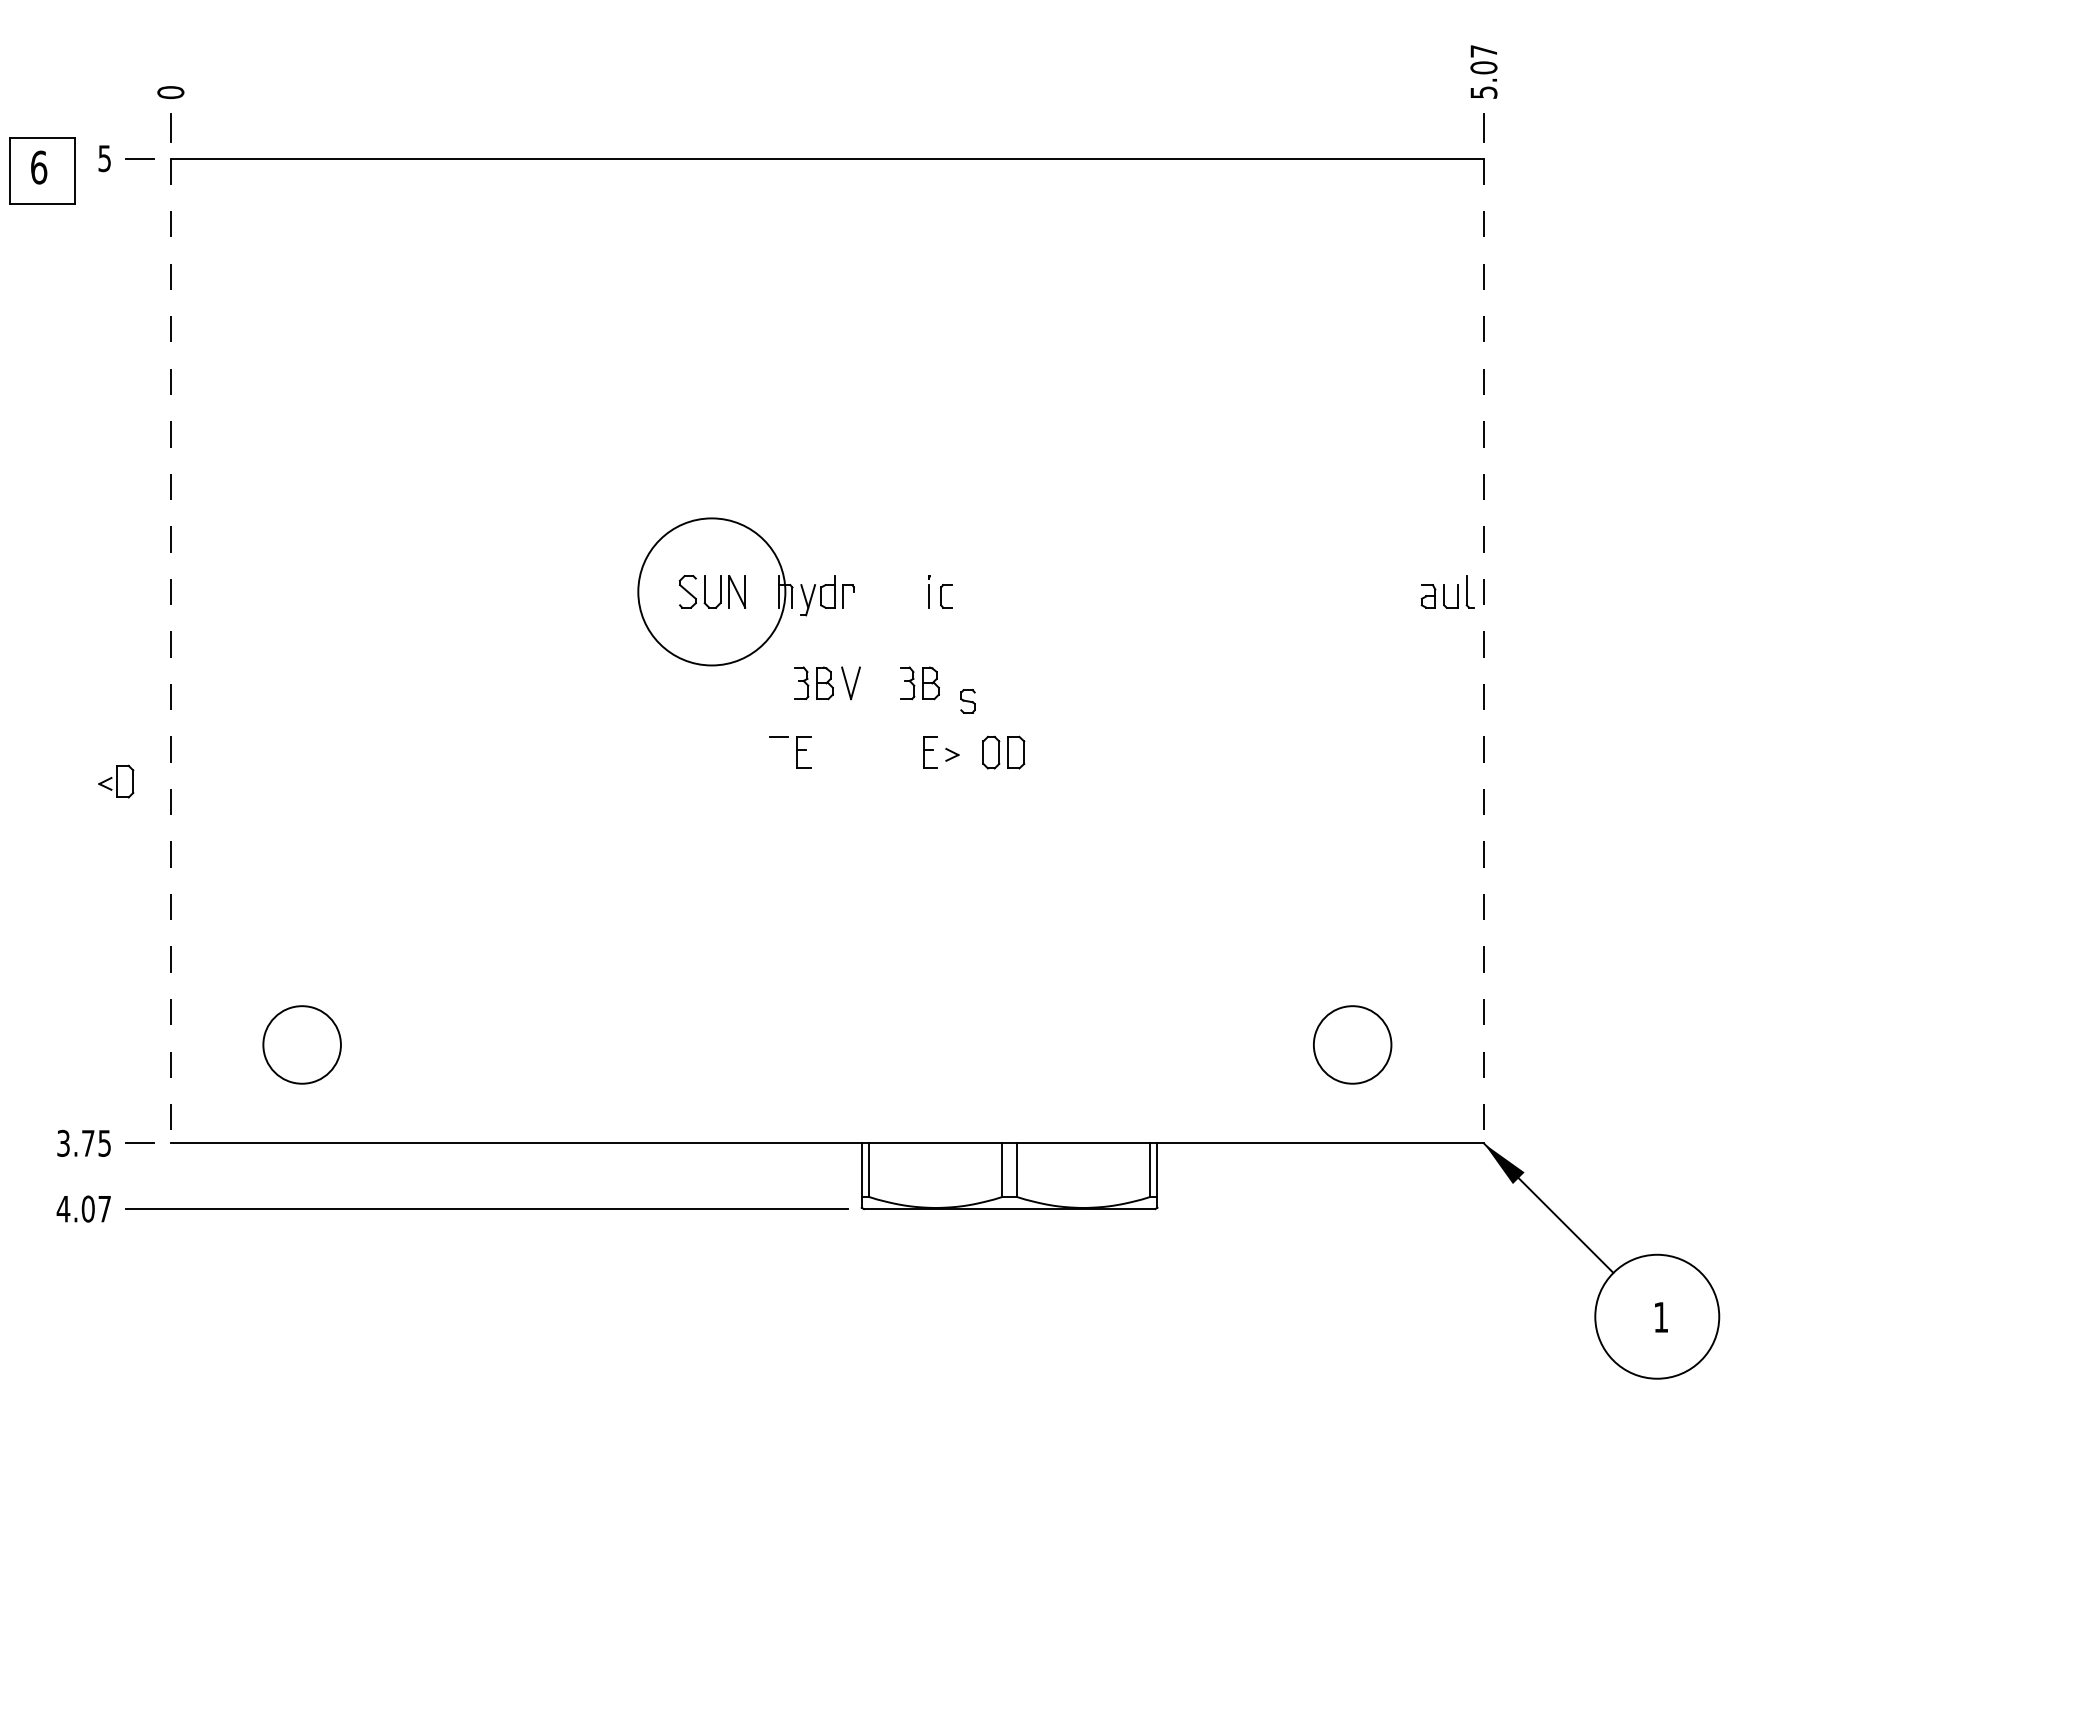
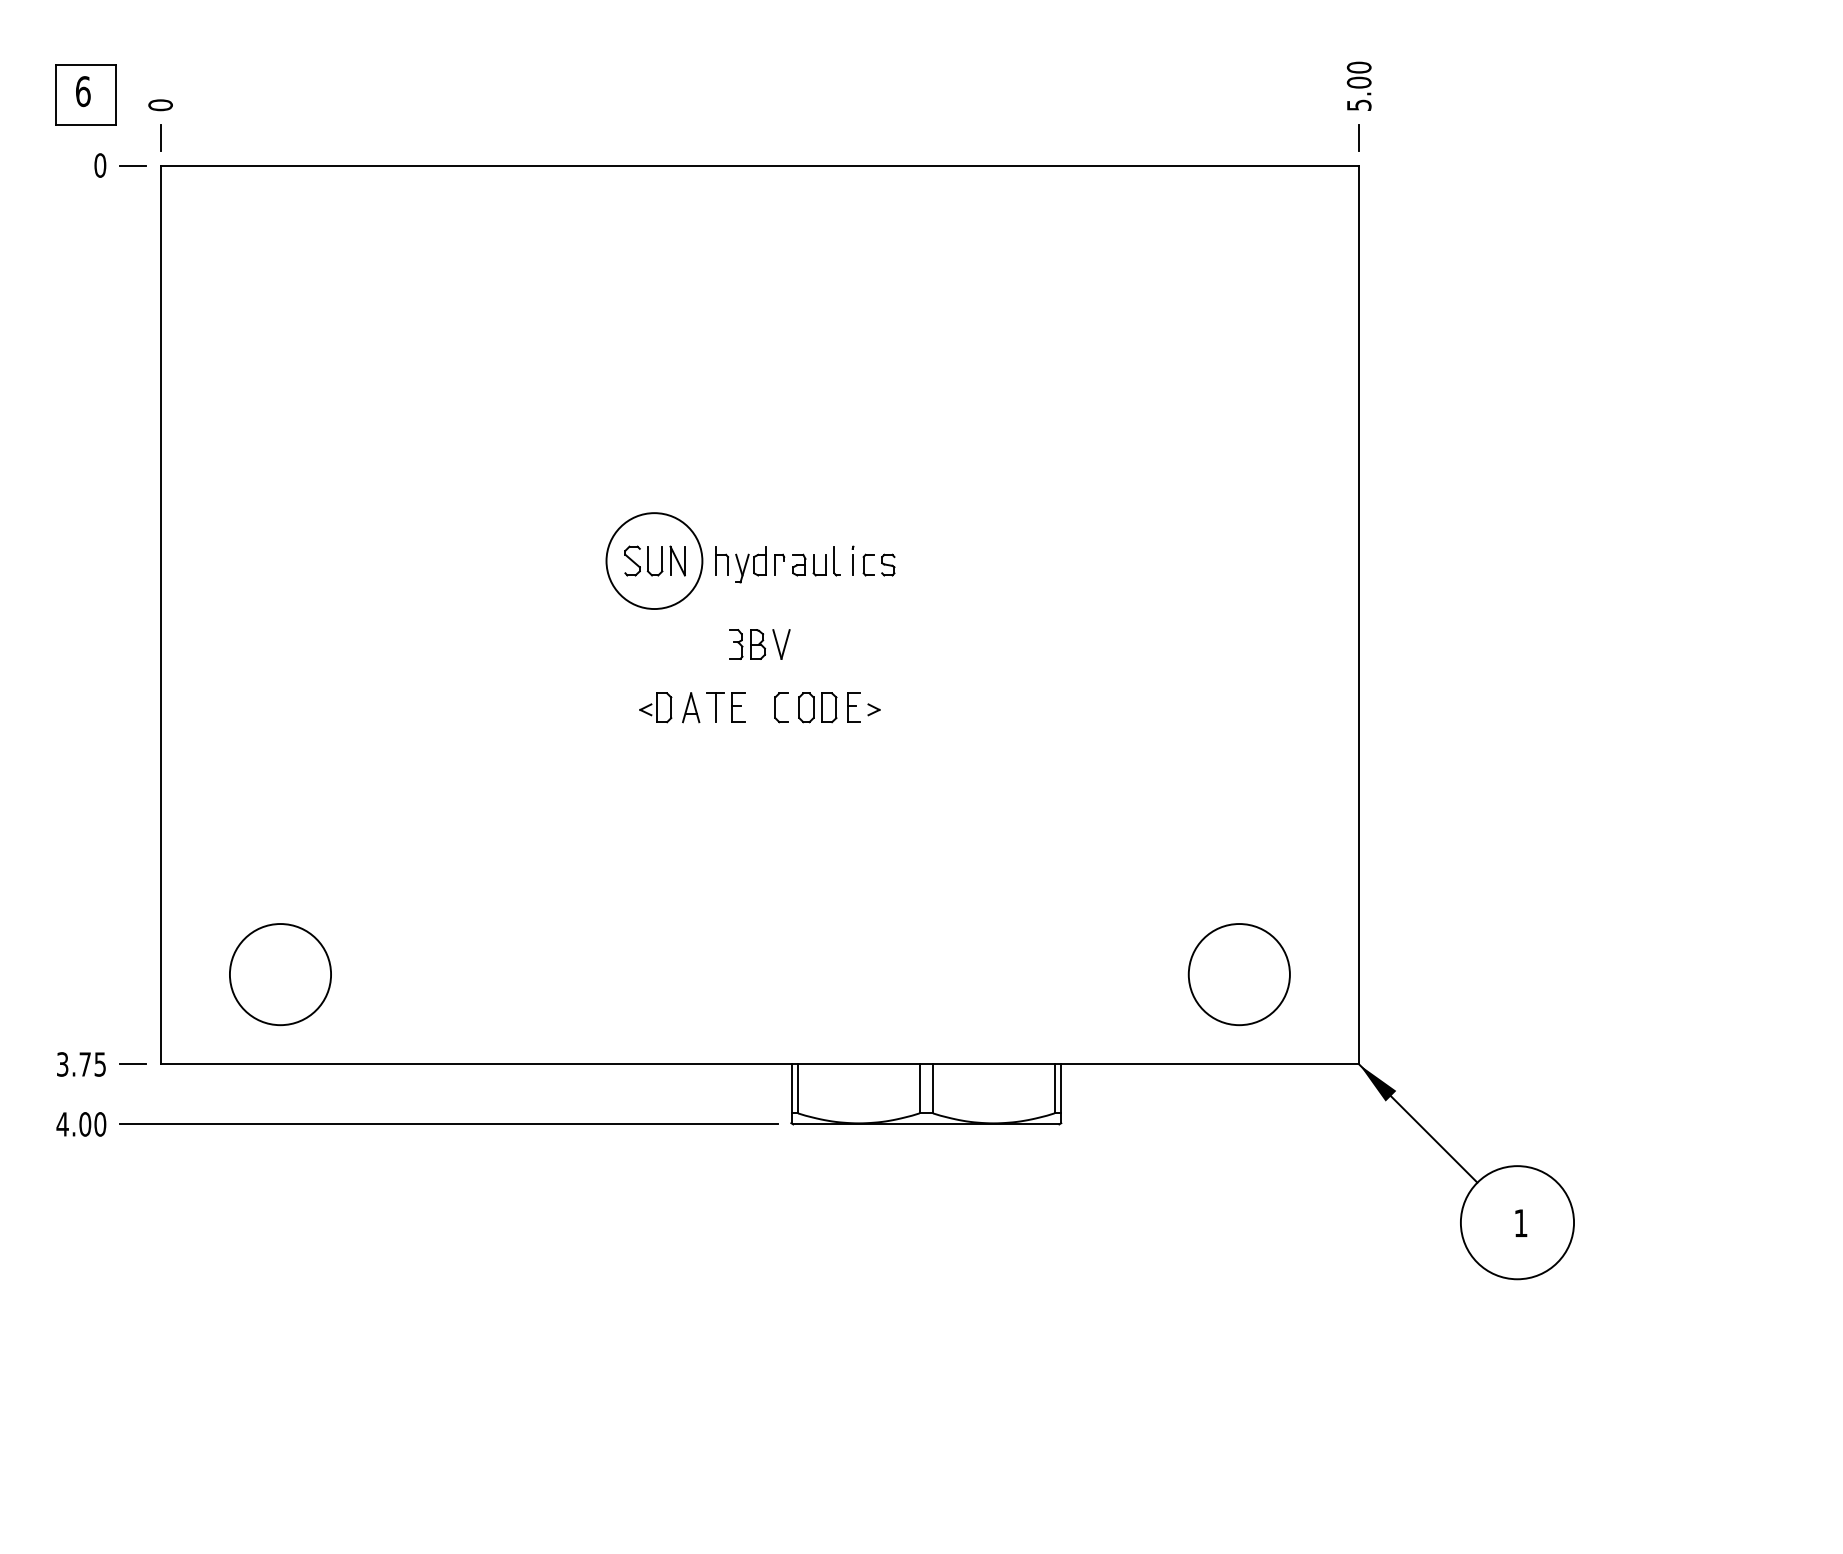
text: (1483, 50) -> (1358, 66), 5.07 -> 5.00
text: (104, 158) -> (100, 165), 5 -> 0
part: (42, 170) -> (86, 94), moved
circle: (711, 591) -> (654, 560), size x0.71
part: (1447, 591) -> (816, 560), moved
line: (170, 651) -> (160, 615), dashed -> solid
line: (1483, 651) -> (1358, 615), dashed -> solid
part: (919, 683) -> (844, 644), removed
part: (967, 701) -> (887, 565), moved
part: (751, 752) -> (690, 707), added
line: (779, 752) -> (716, 707), added
part: (850, 752) -> (781, 707), added
part: (1003, 752) -> (817, 707), moved
part: (116, 781) -> (655, 707), moved
circle: (301, 1044) -> (279, 974), size x1.43
circle: (1352, 1044) -> (1239, 974), size x1.43
text: (104, 1208) -> (100, 1123), 4.07 -> 4.00

